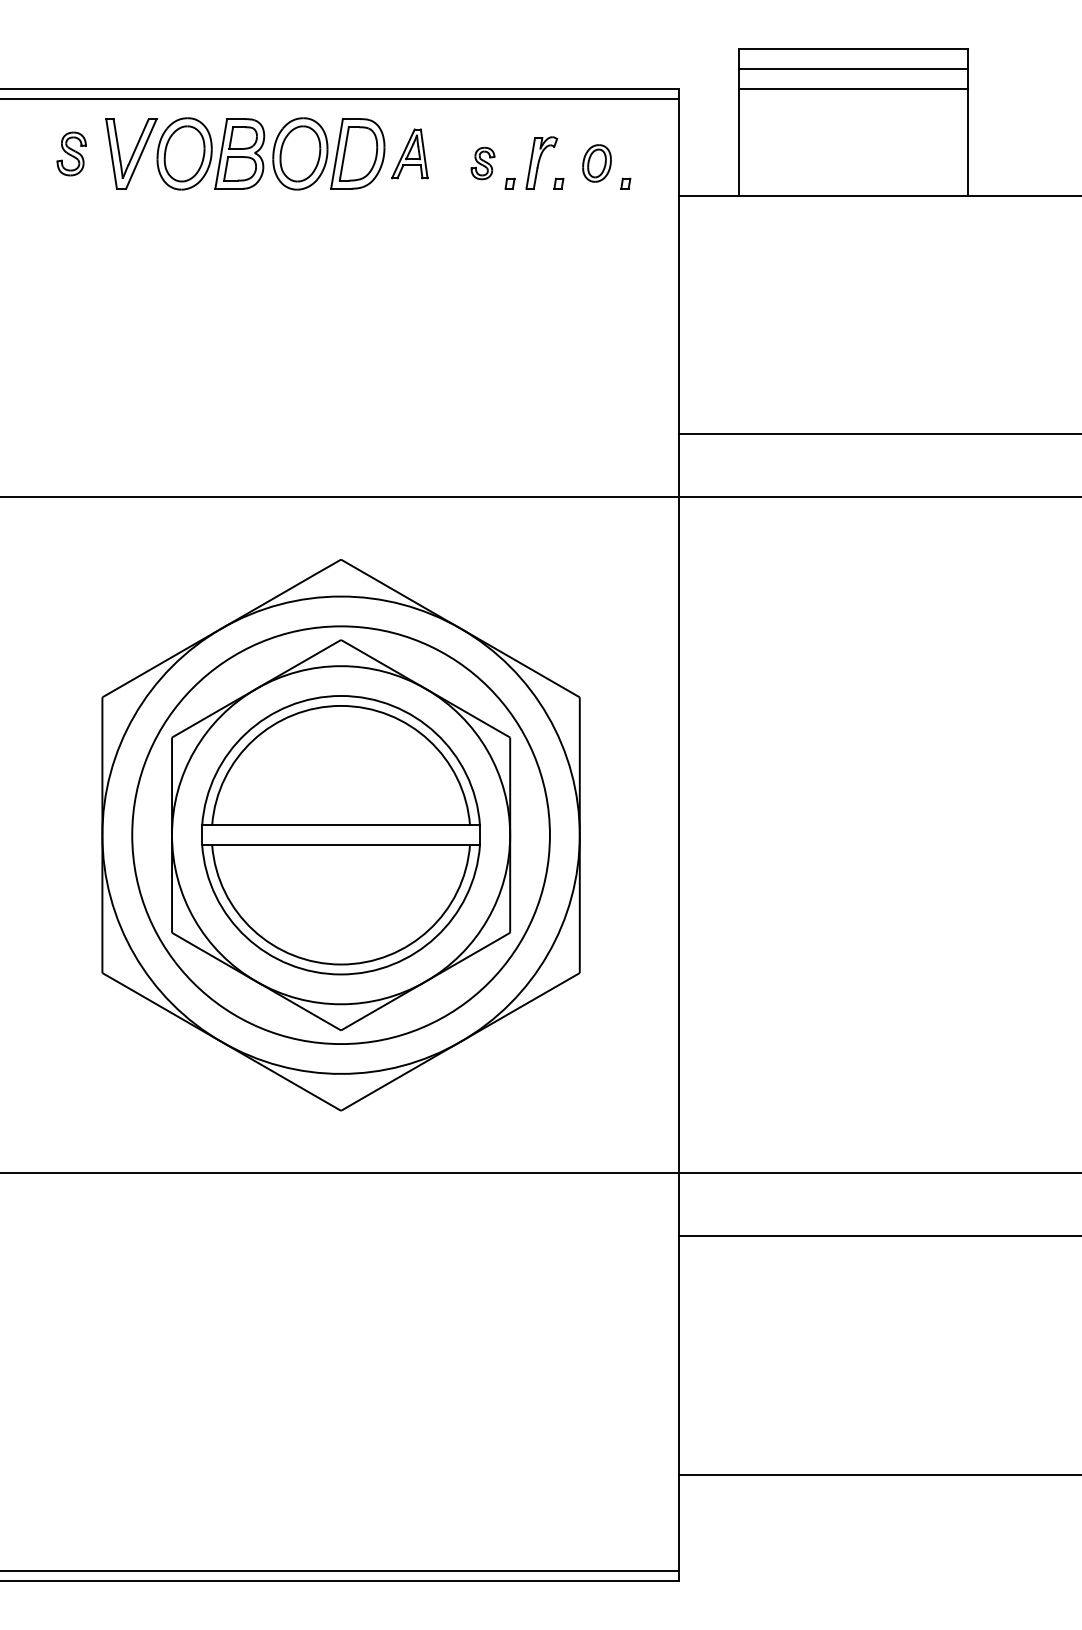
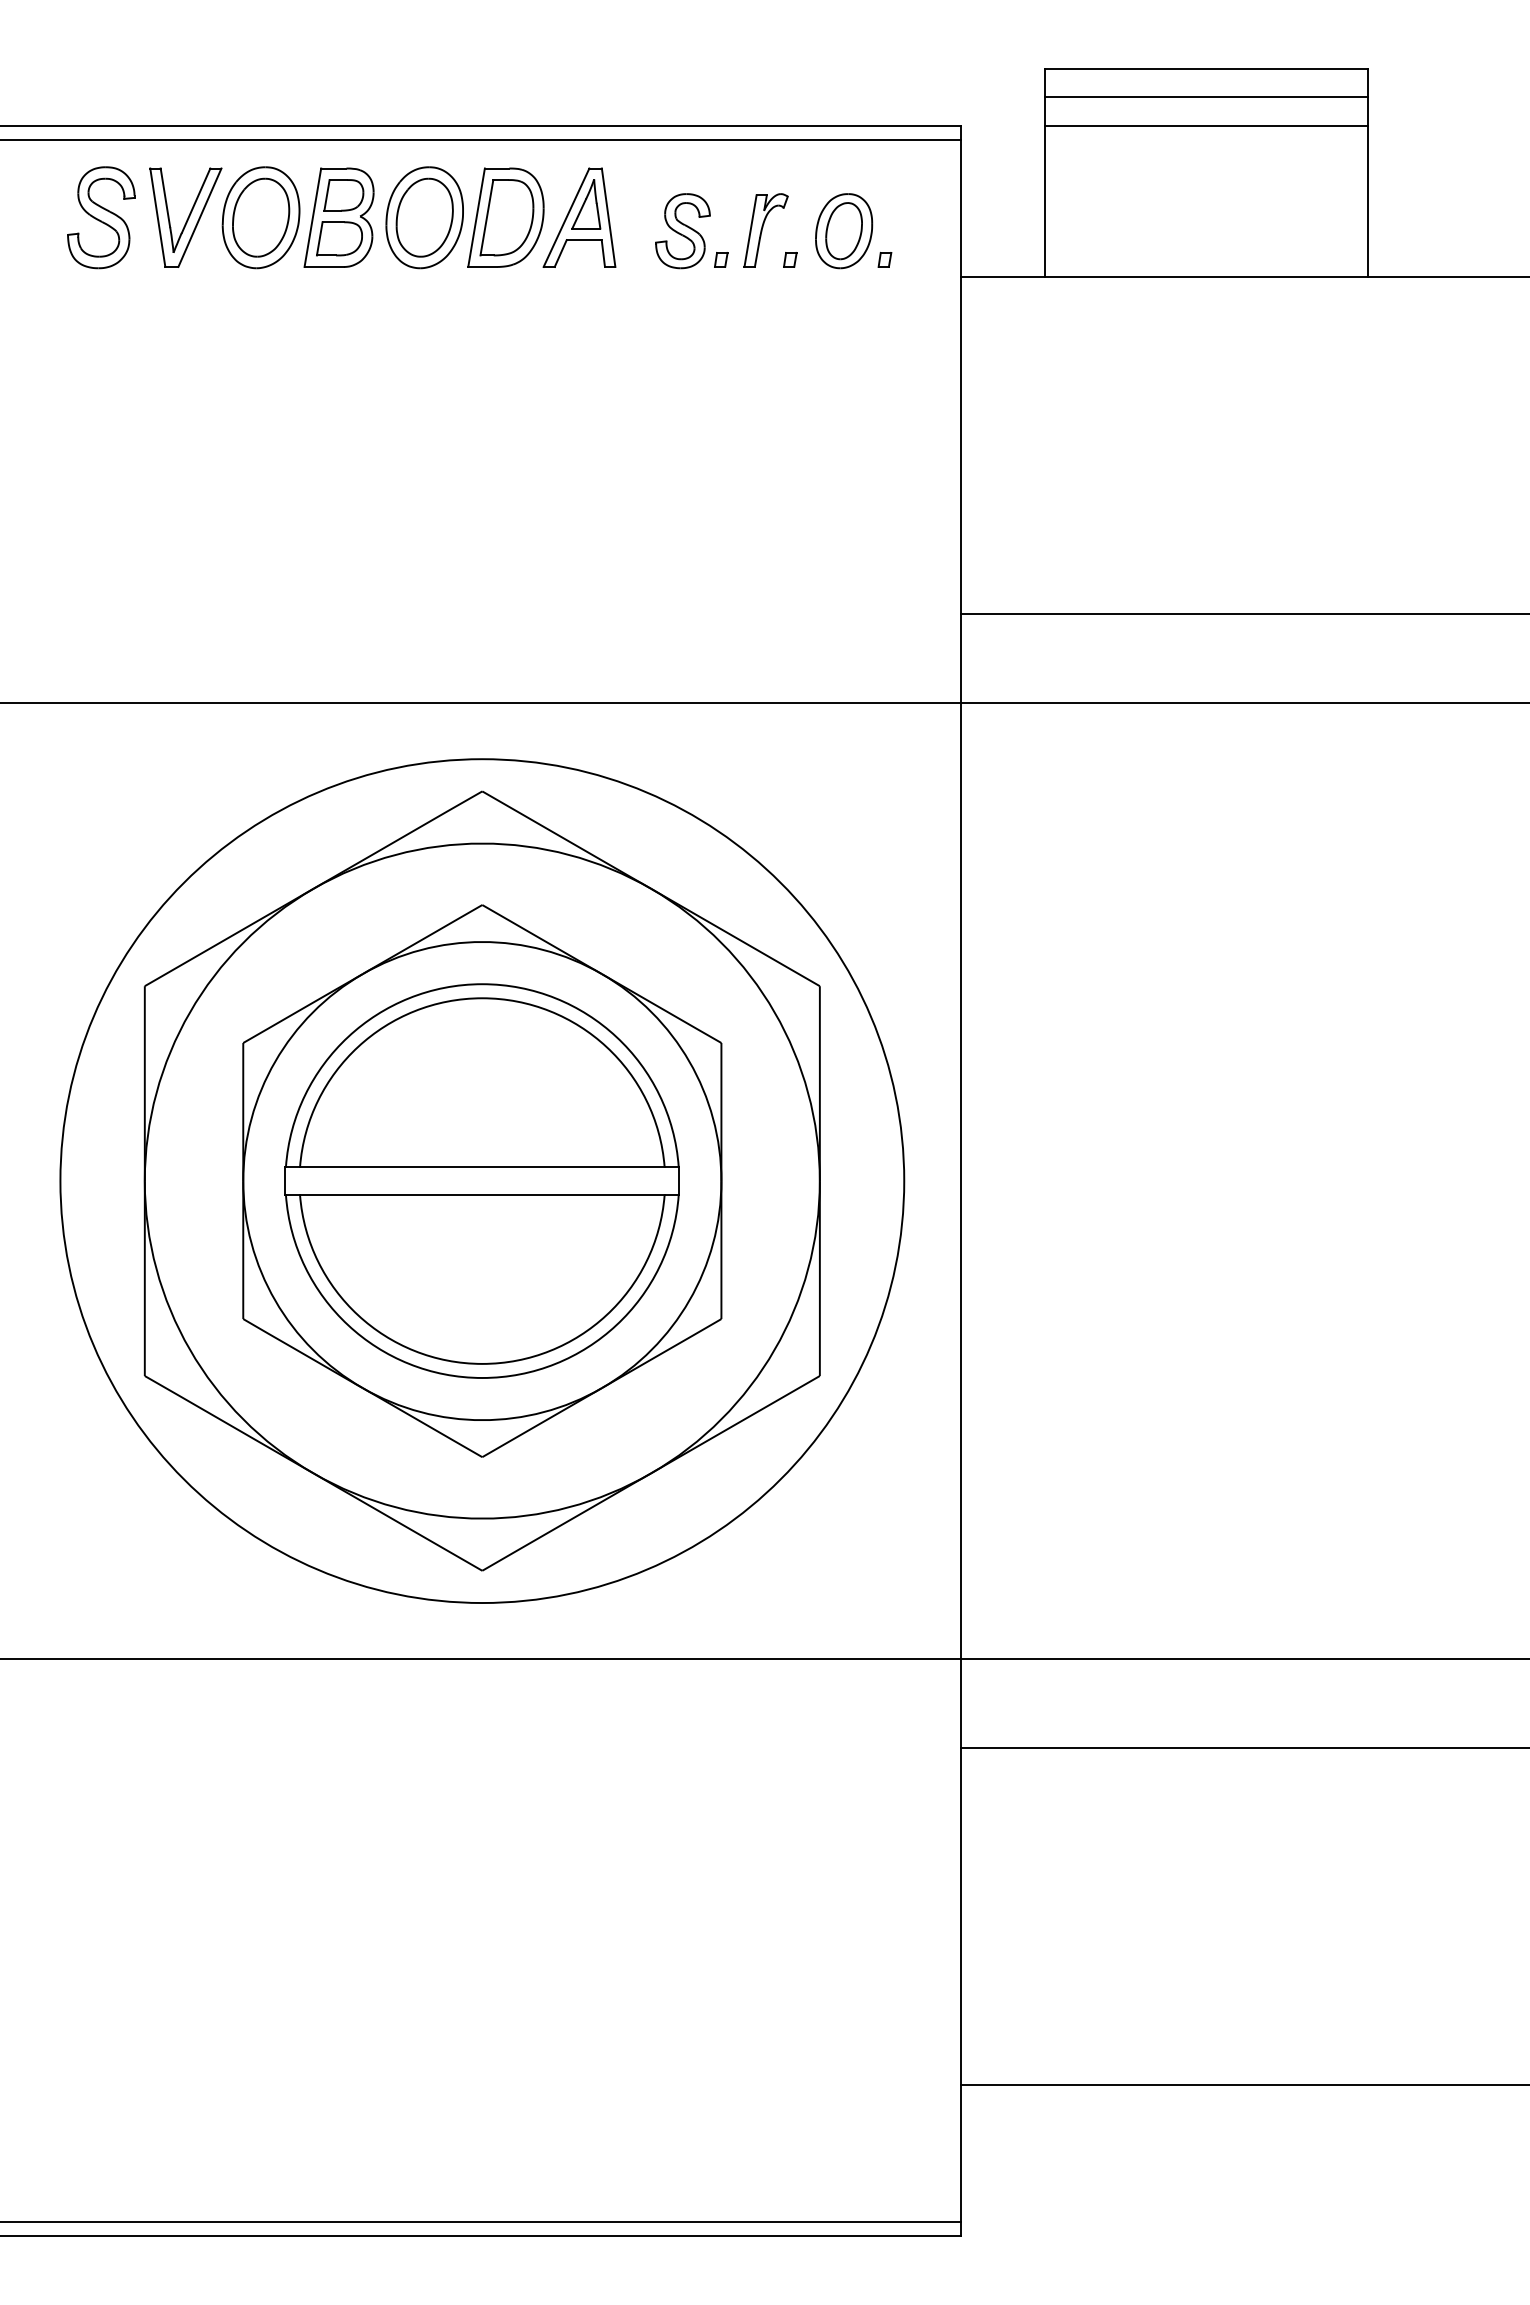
part: (71, 153) -> (101, 217), size x1.67
part: (409, 153) -> (579, 217), size x1.43
part: (482, 163) -> (682, 231), size x1.67
part: (597, 163) -> (844, 231), size x1.43
circle: (341, 835) -> (482, 1181), size x1.43

